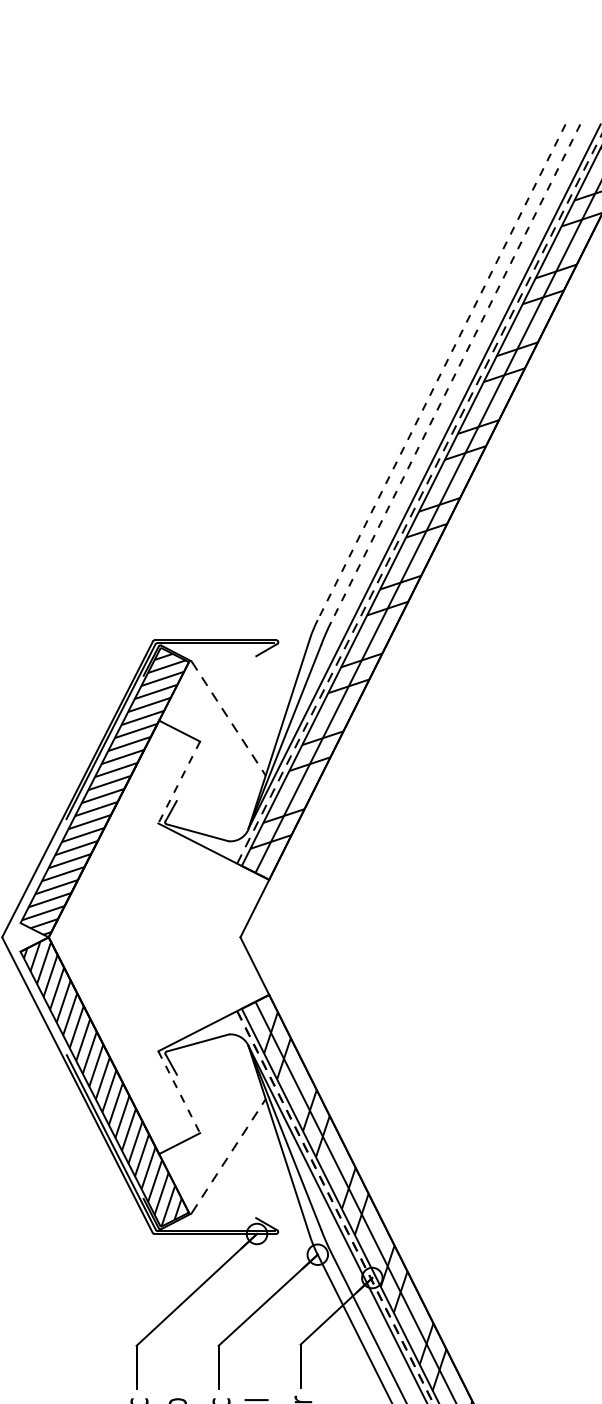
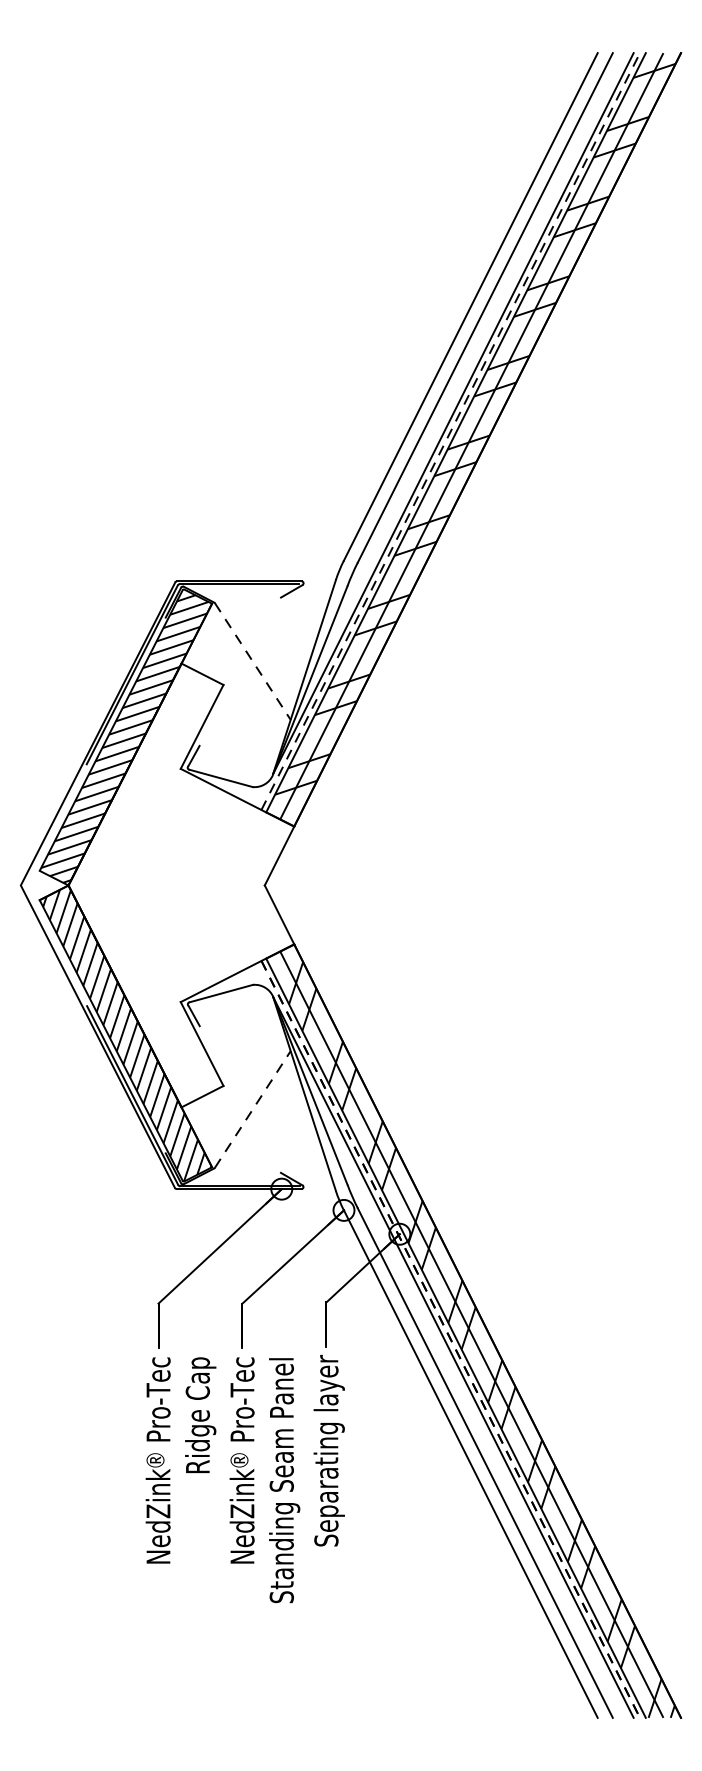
line: (441, 371) -> (470, 306), dashed -> solid
line: (456, 372) -> (485, 307), dashed -> solid
line: (178, 783) -> (201, 727), dashed -> solid
line: (179, 1092) -> (202, 1044), dashed -> solid

